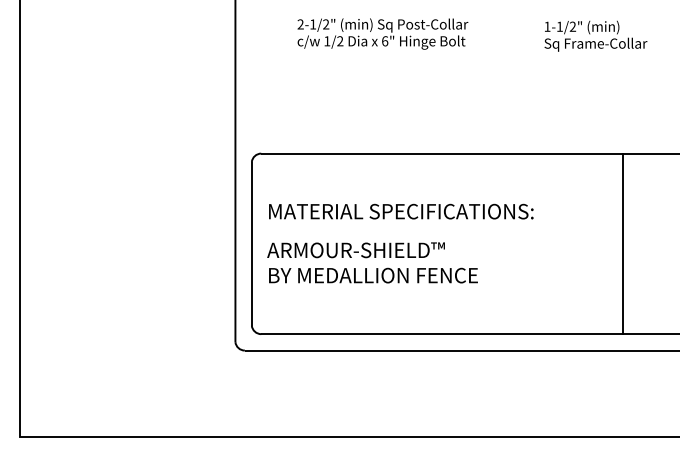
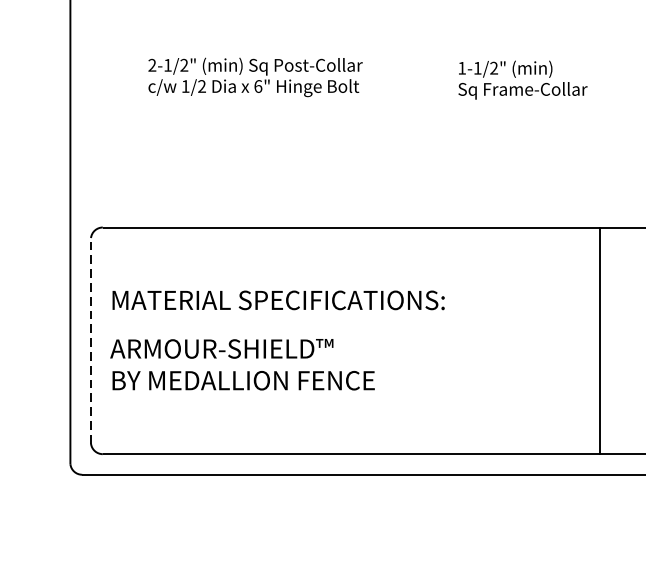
line: (251, 243) -> (90, 340), solid -> dashed
line: (622, 243) -> (600, 340), moved

